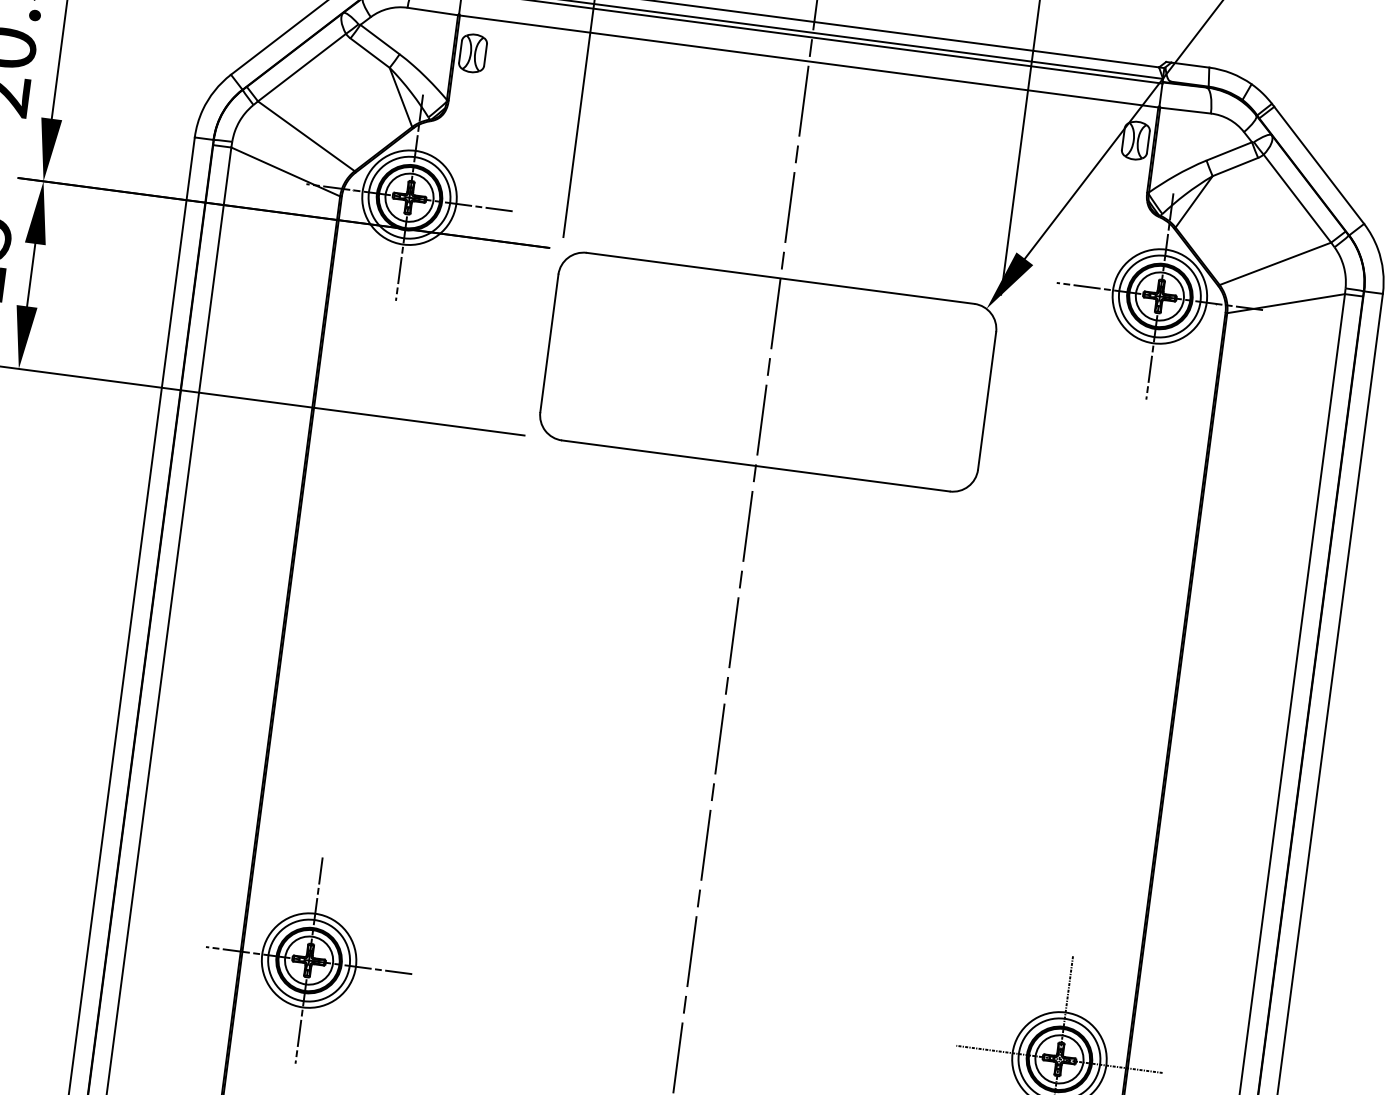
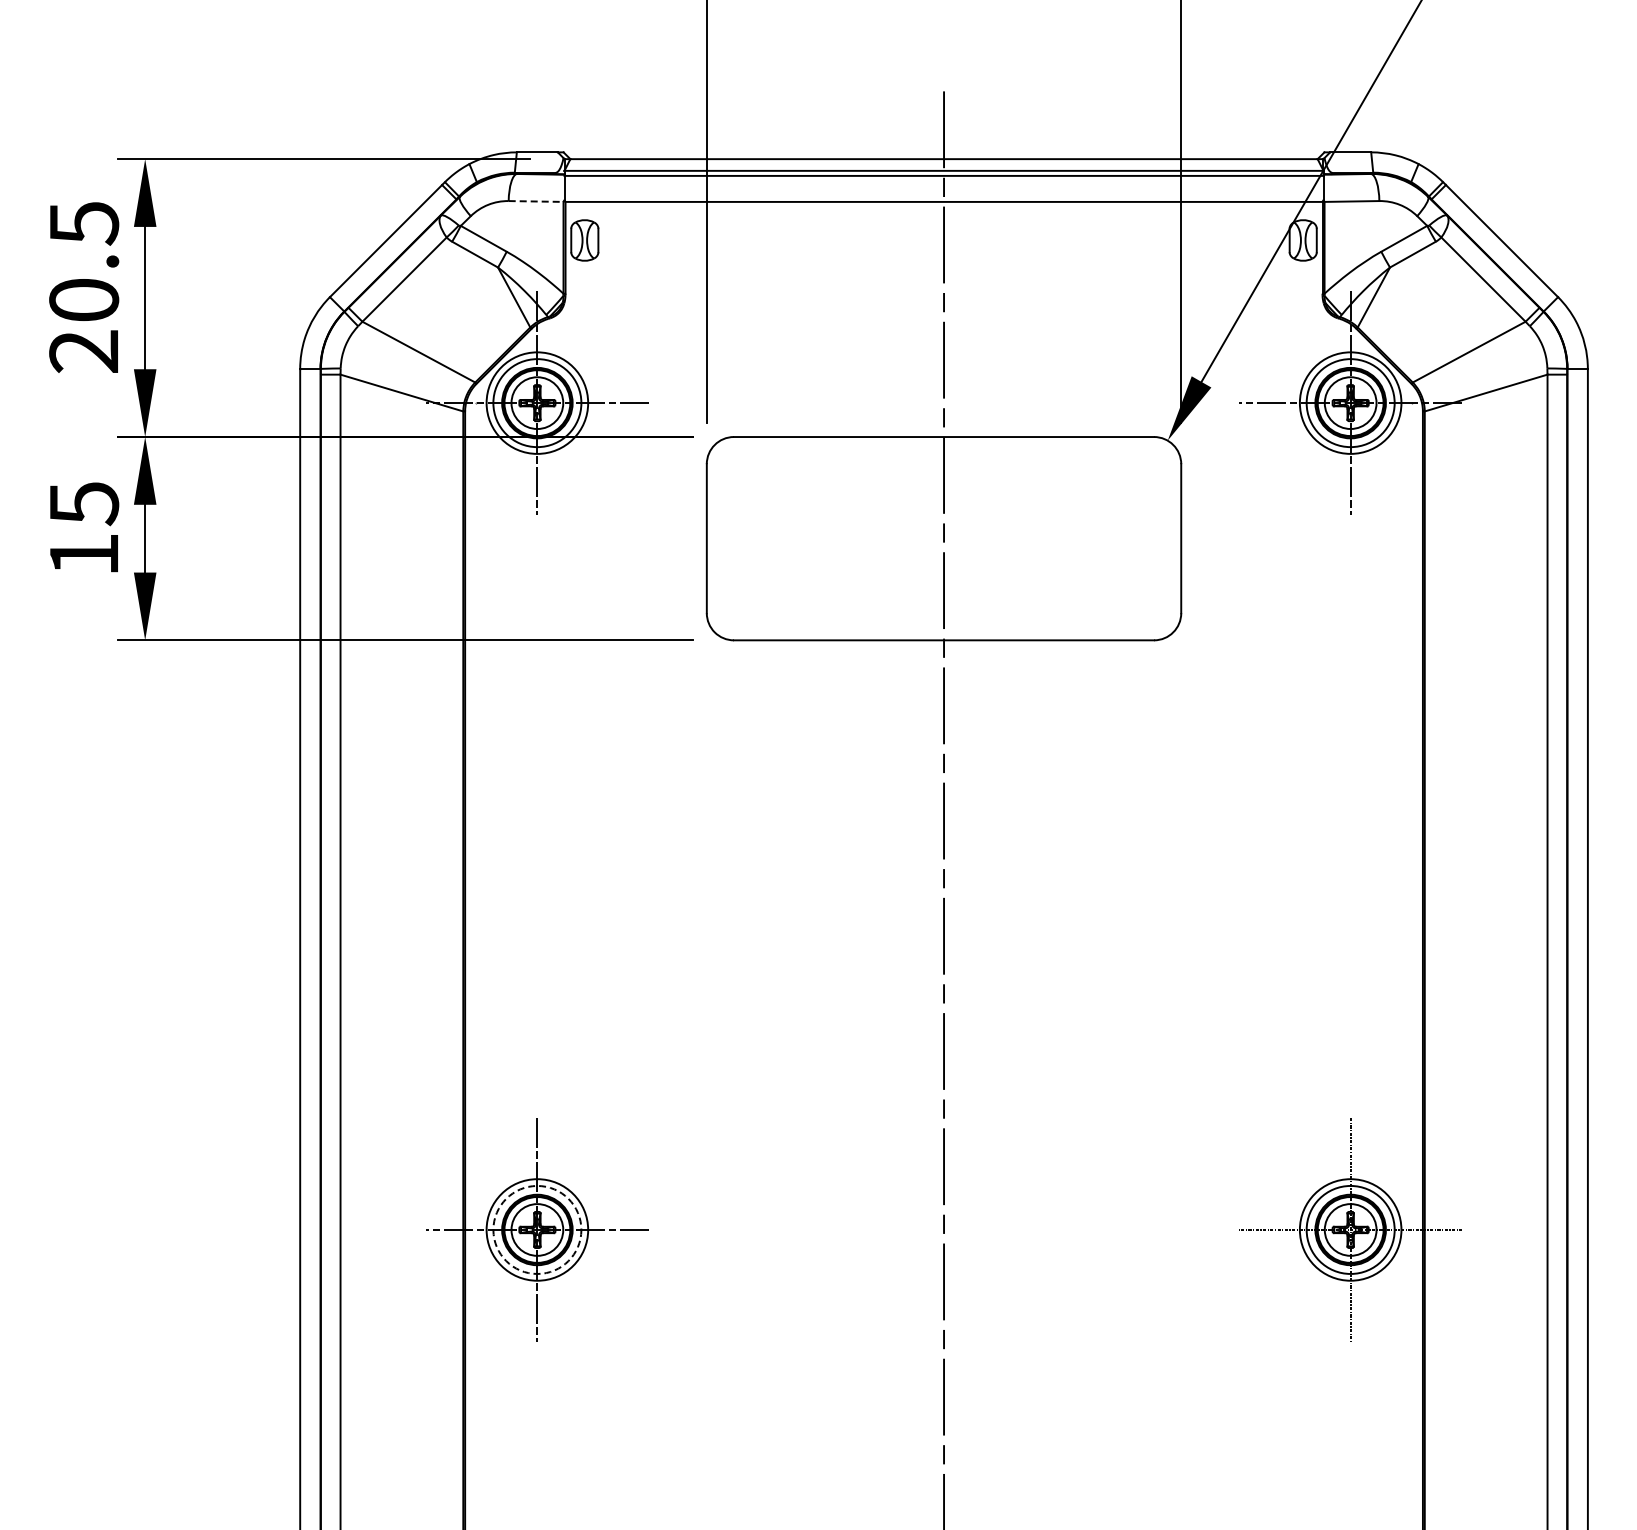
line: (433, 11) -> (536, 201), solid -> dashed
circle: (309, 960) -> (537, 1229), solid -> dashed

